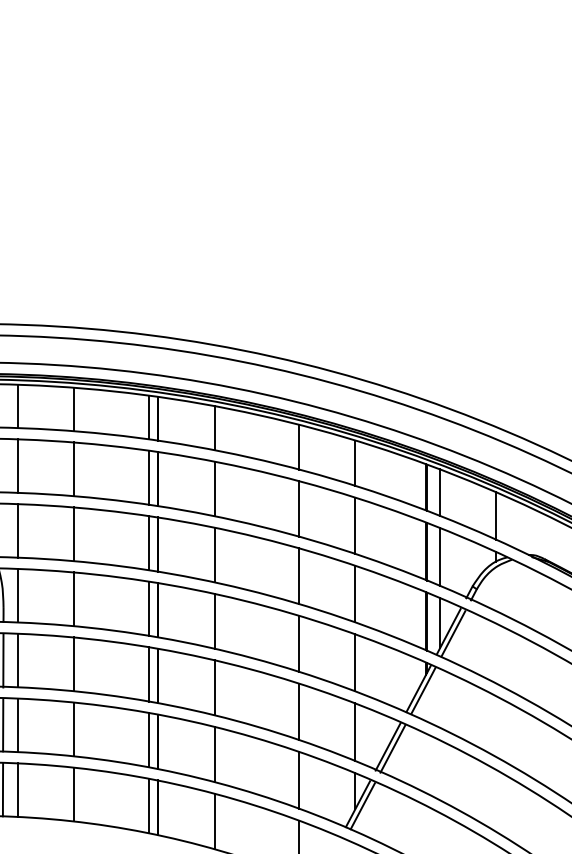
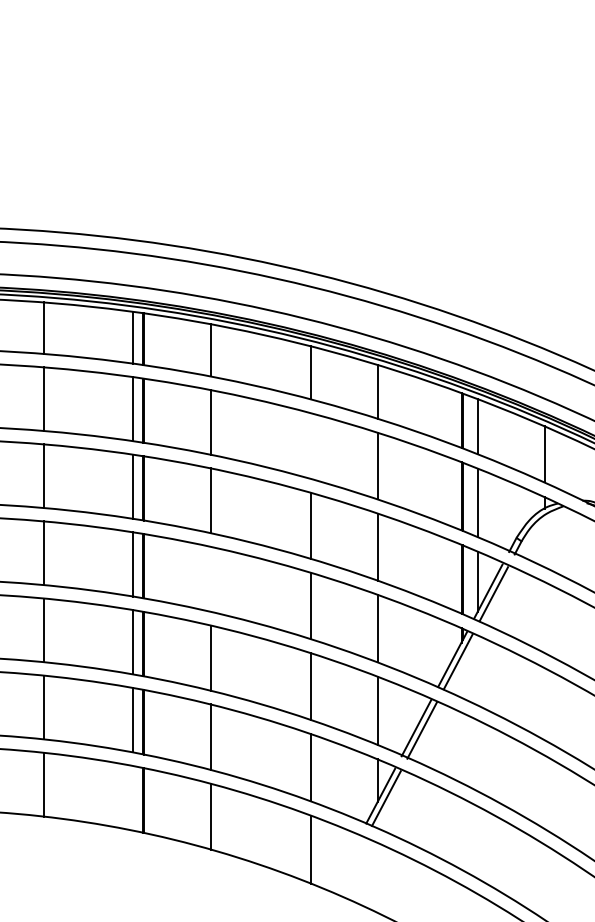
line: (299, 508) -> (311, 445), removed
line: (214, 620) -> (210, 578), removed
line: (149, 805) -> (133, 797), removed

